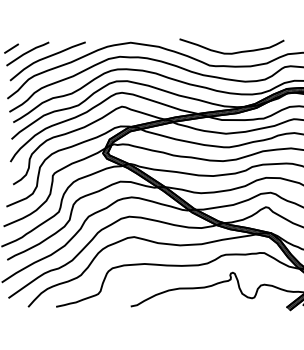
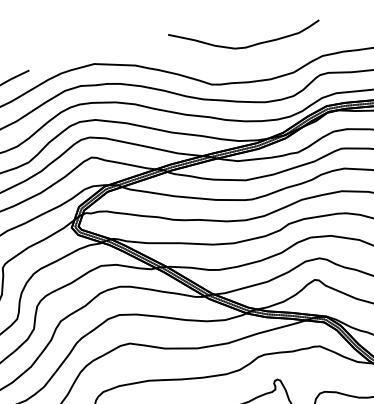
curve: (231, 52) -> (245, 45), moved

